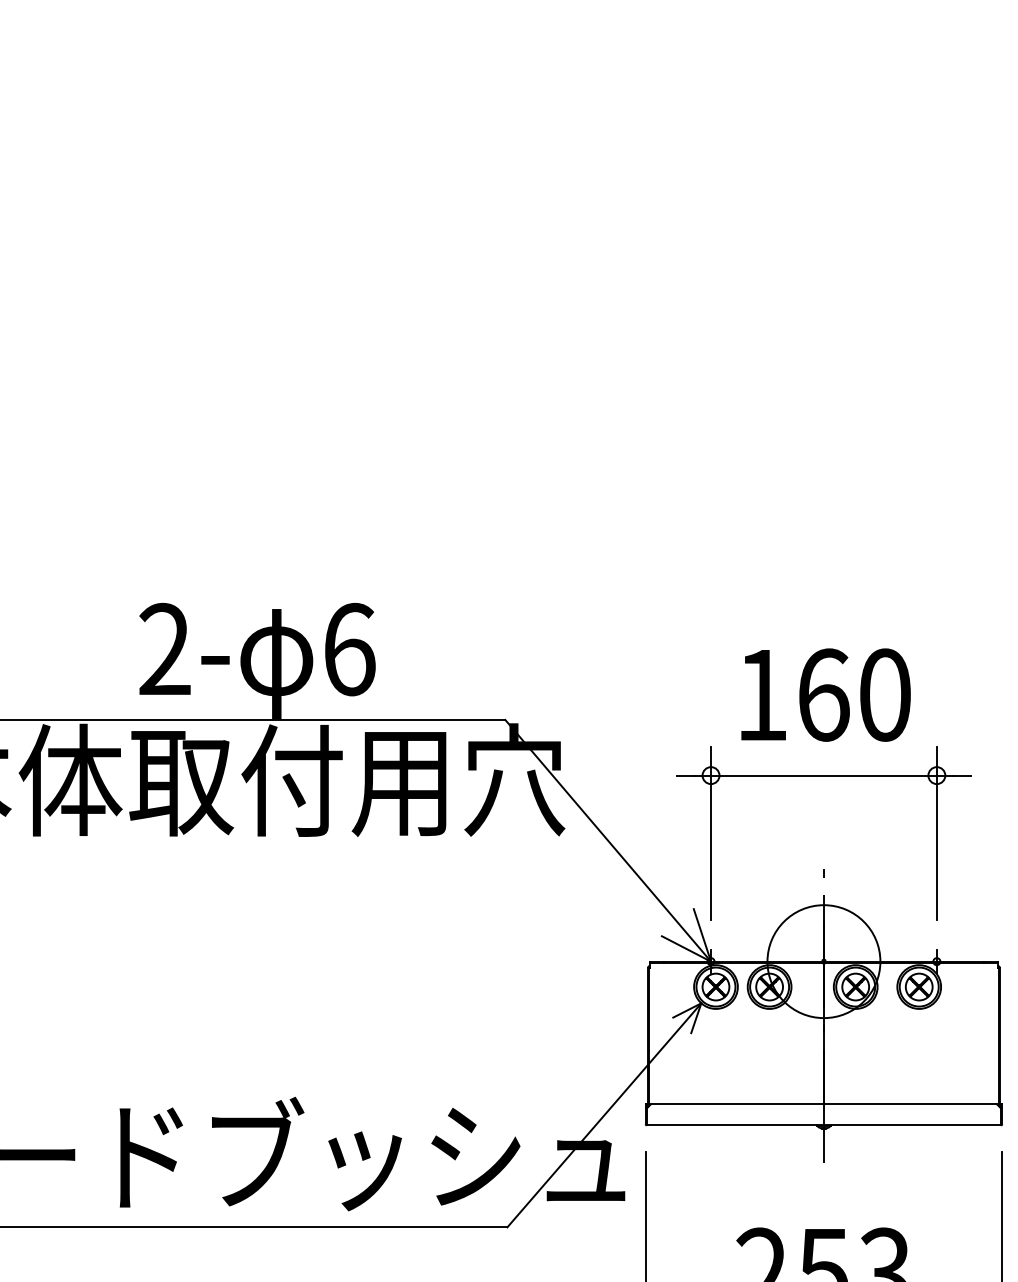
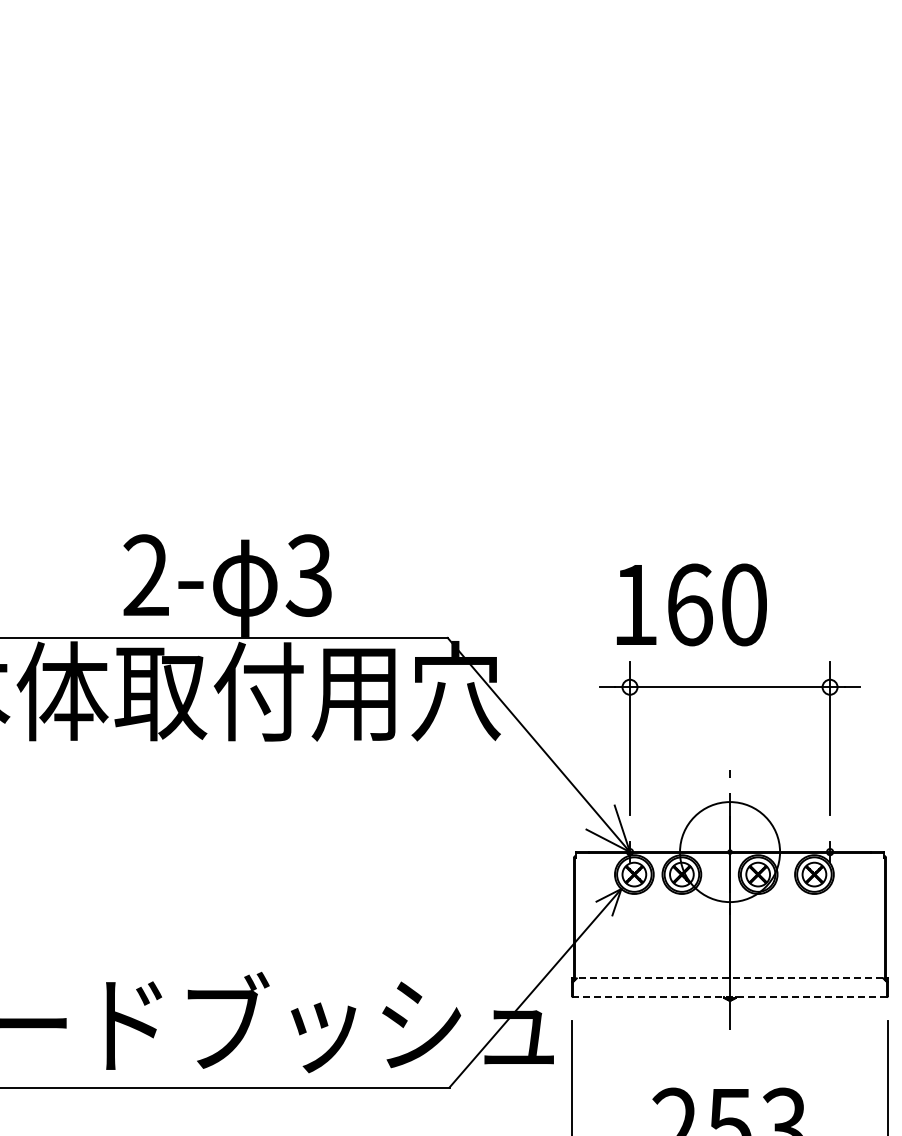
text: (348, 649) -> (308, 575), 6 -> 3
text: (825, 694) -> (691, 604), moved
line: (823, 1104) -> (729, 978), solid -> dashed
line: (824, 1125) -> (730, 997), solid -> dashed

